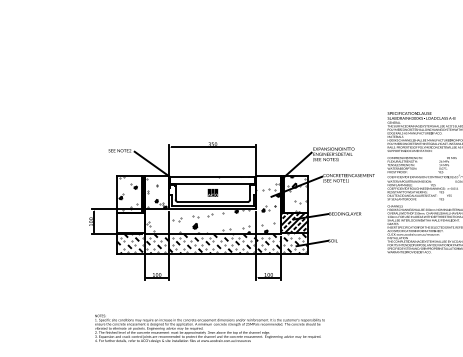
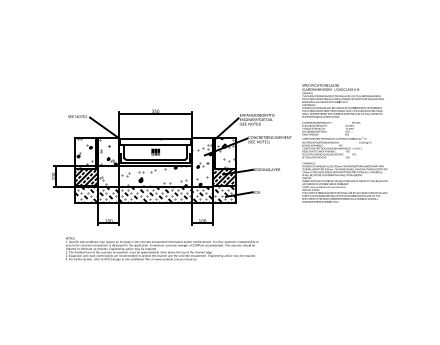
hatch: (130, 223) -> (86, 177), added
text: (210, 328) -> (162, 248), moved

